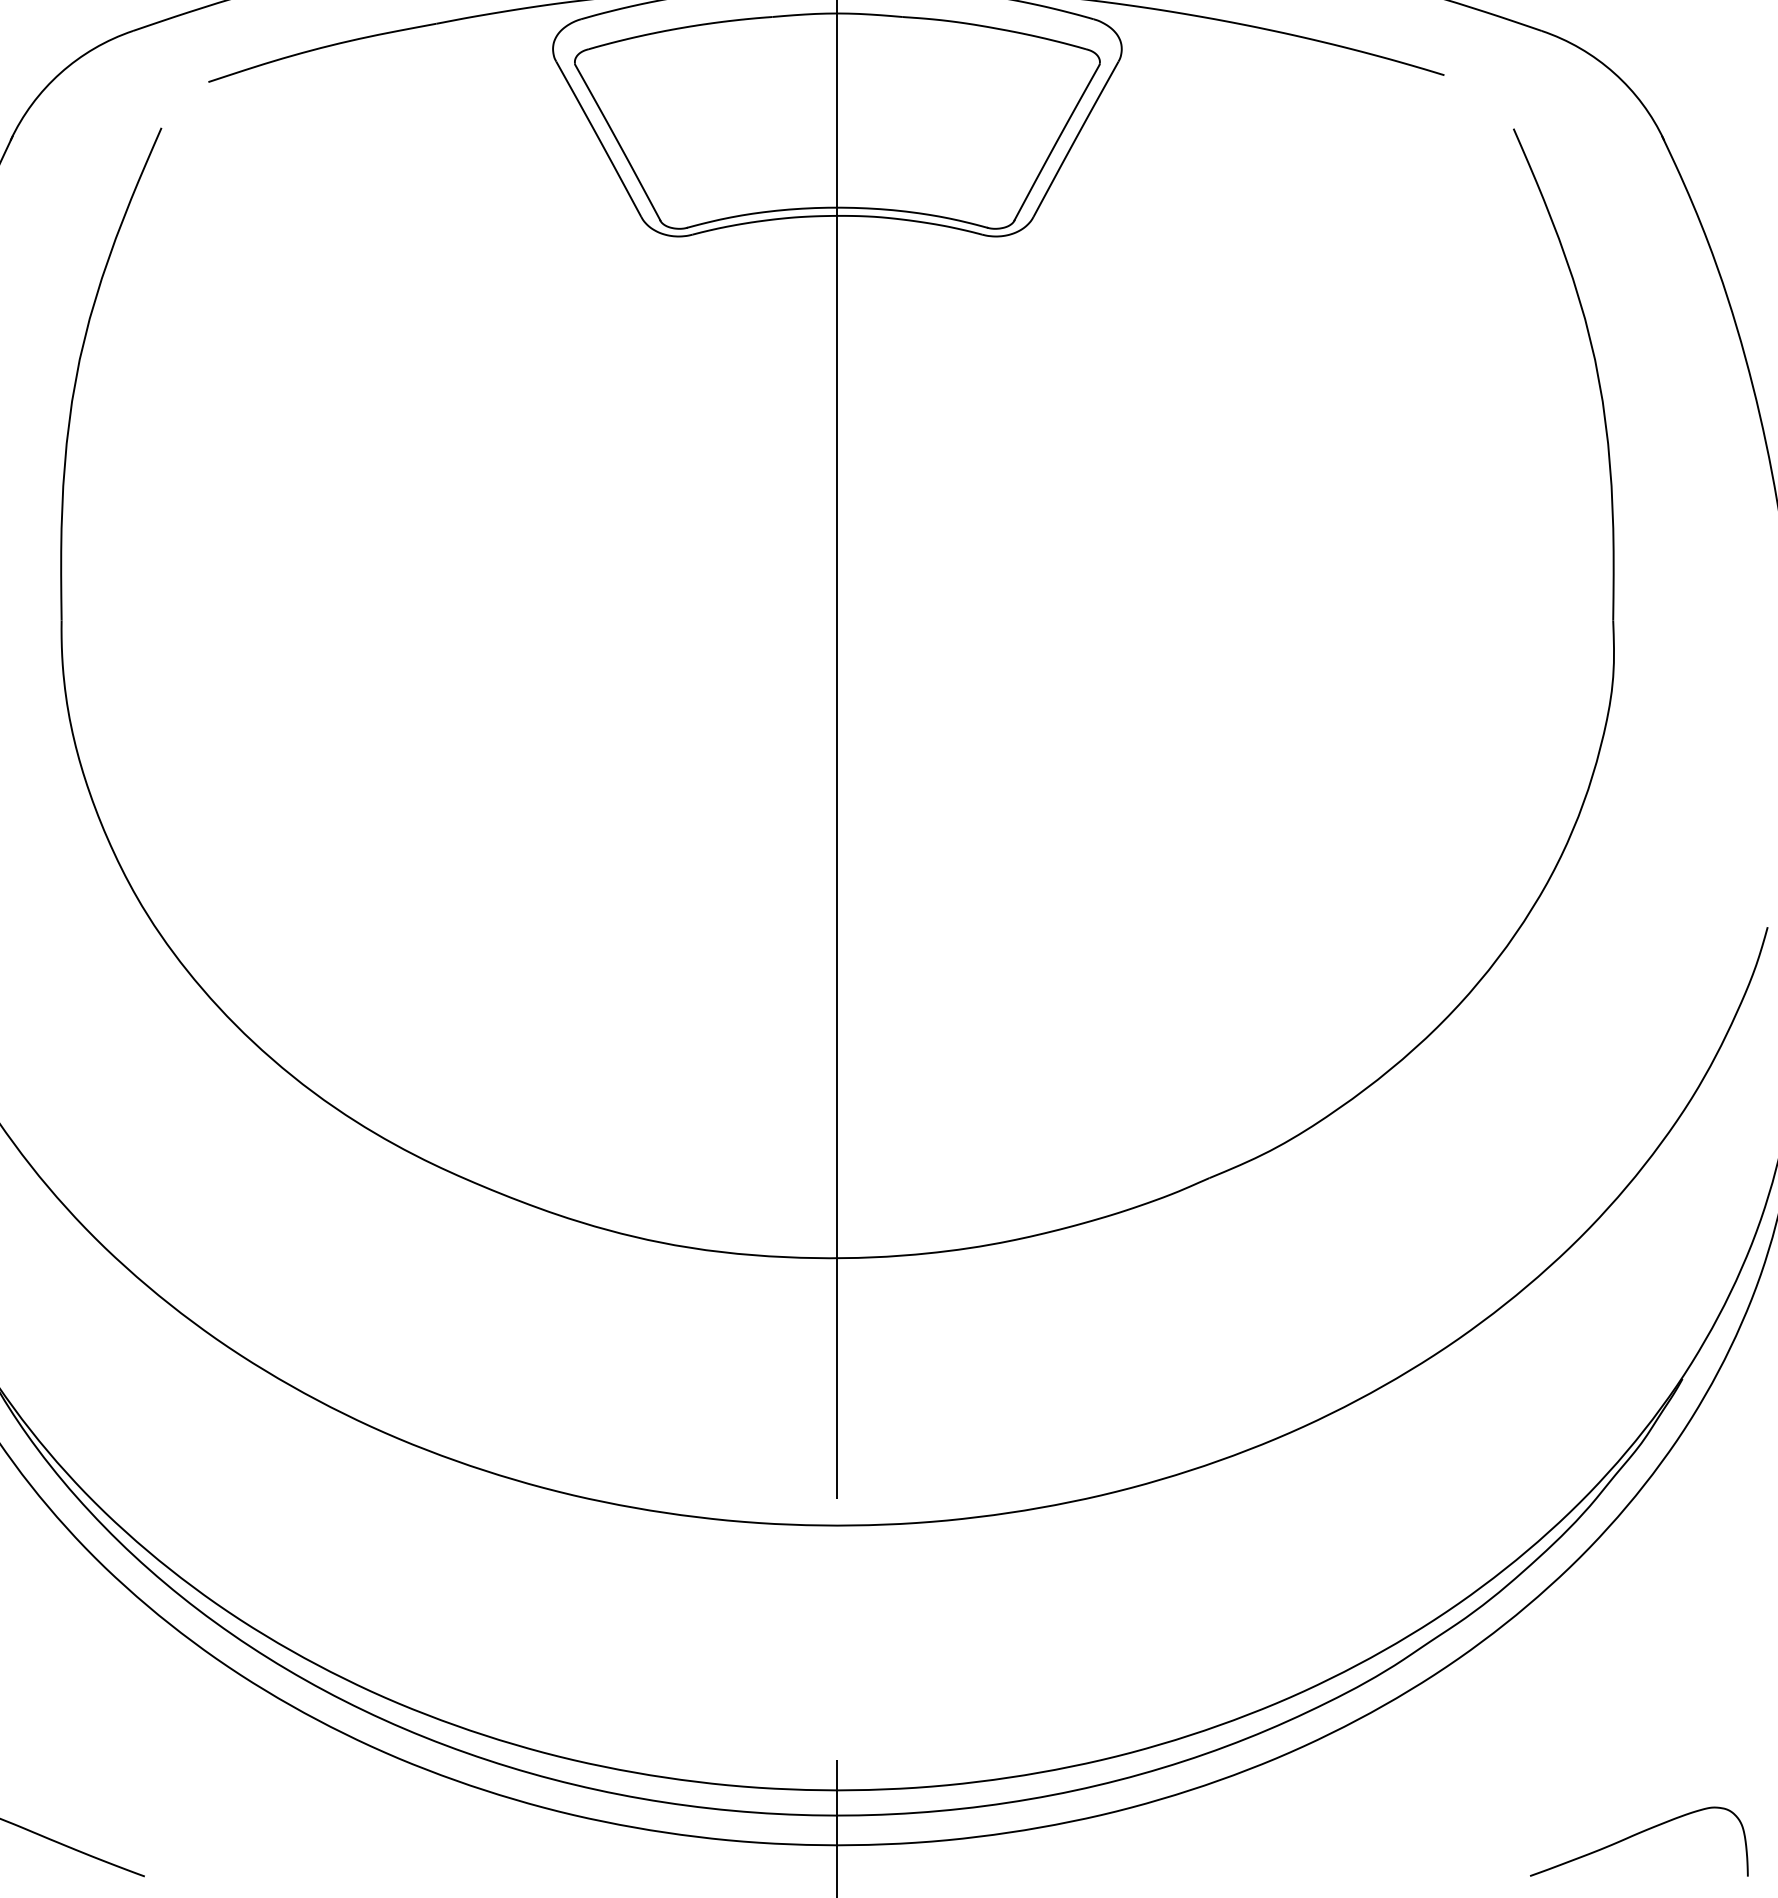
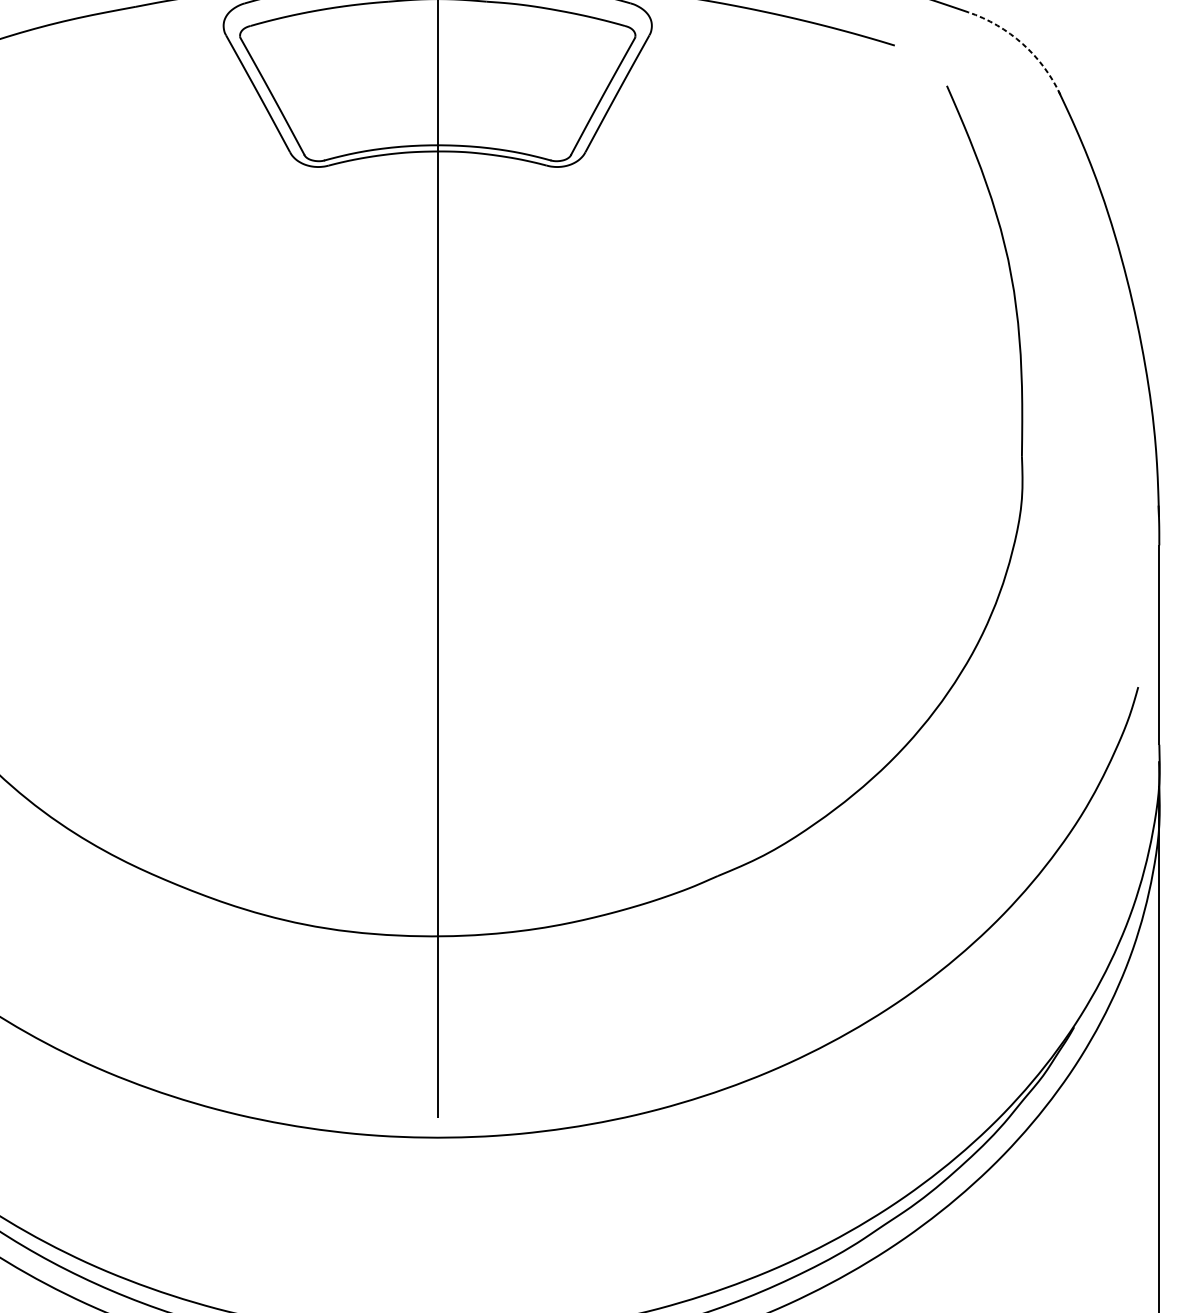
arc: (1614, 73) -> (1022, 44), solid -> dashed

